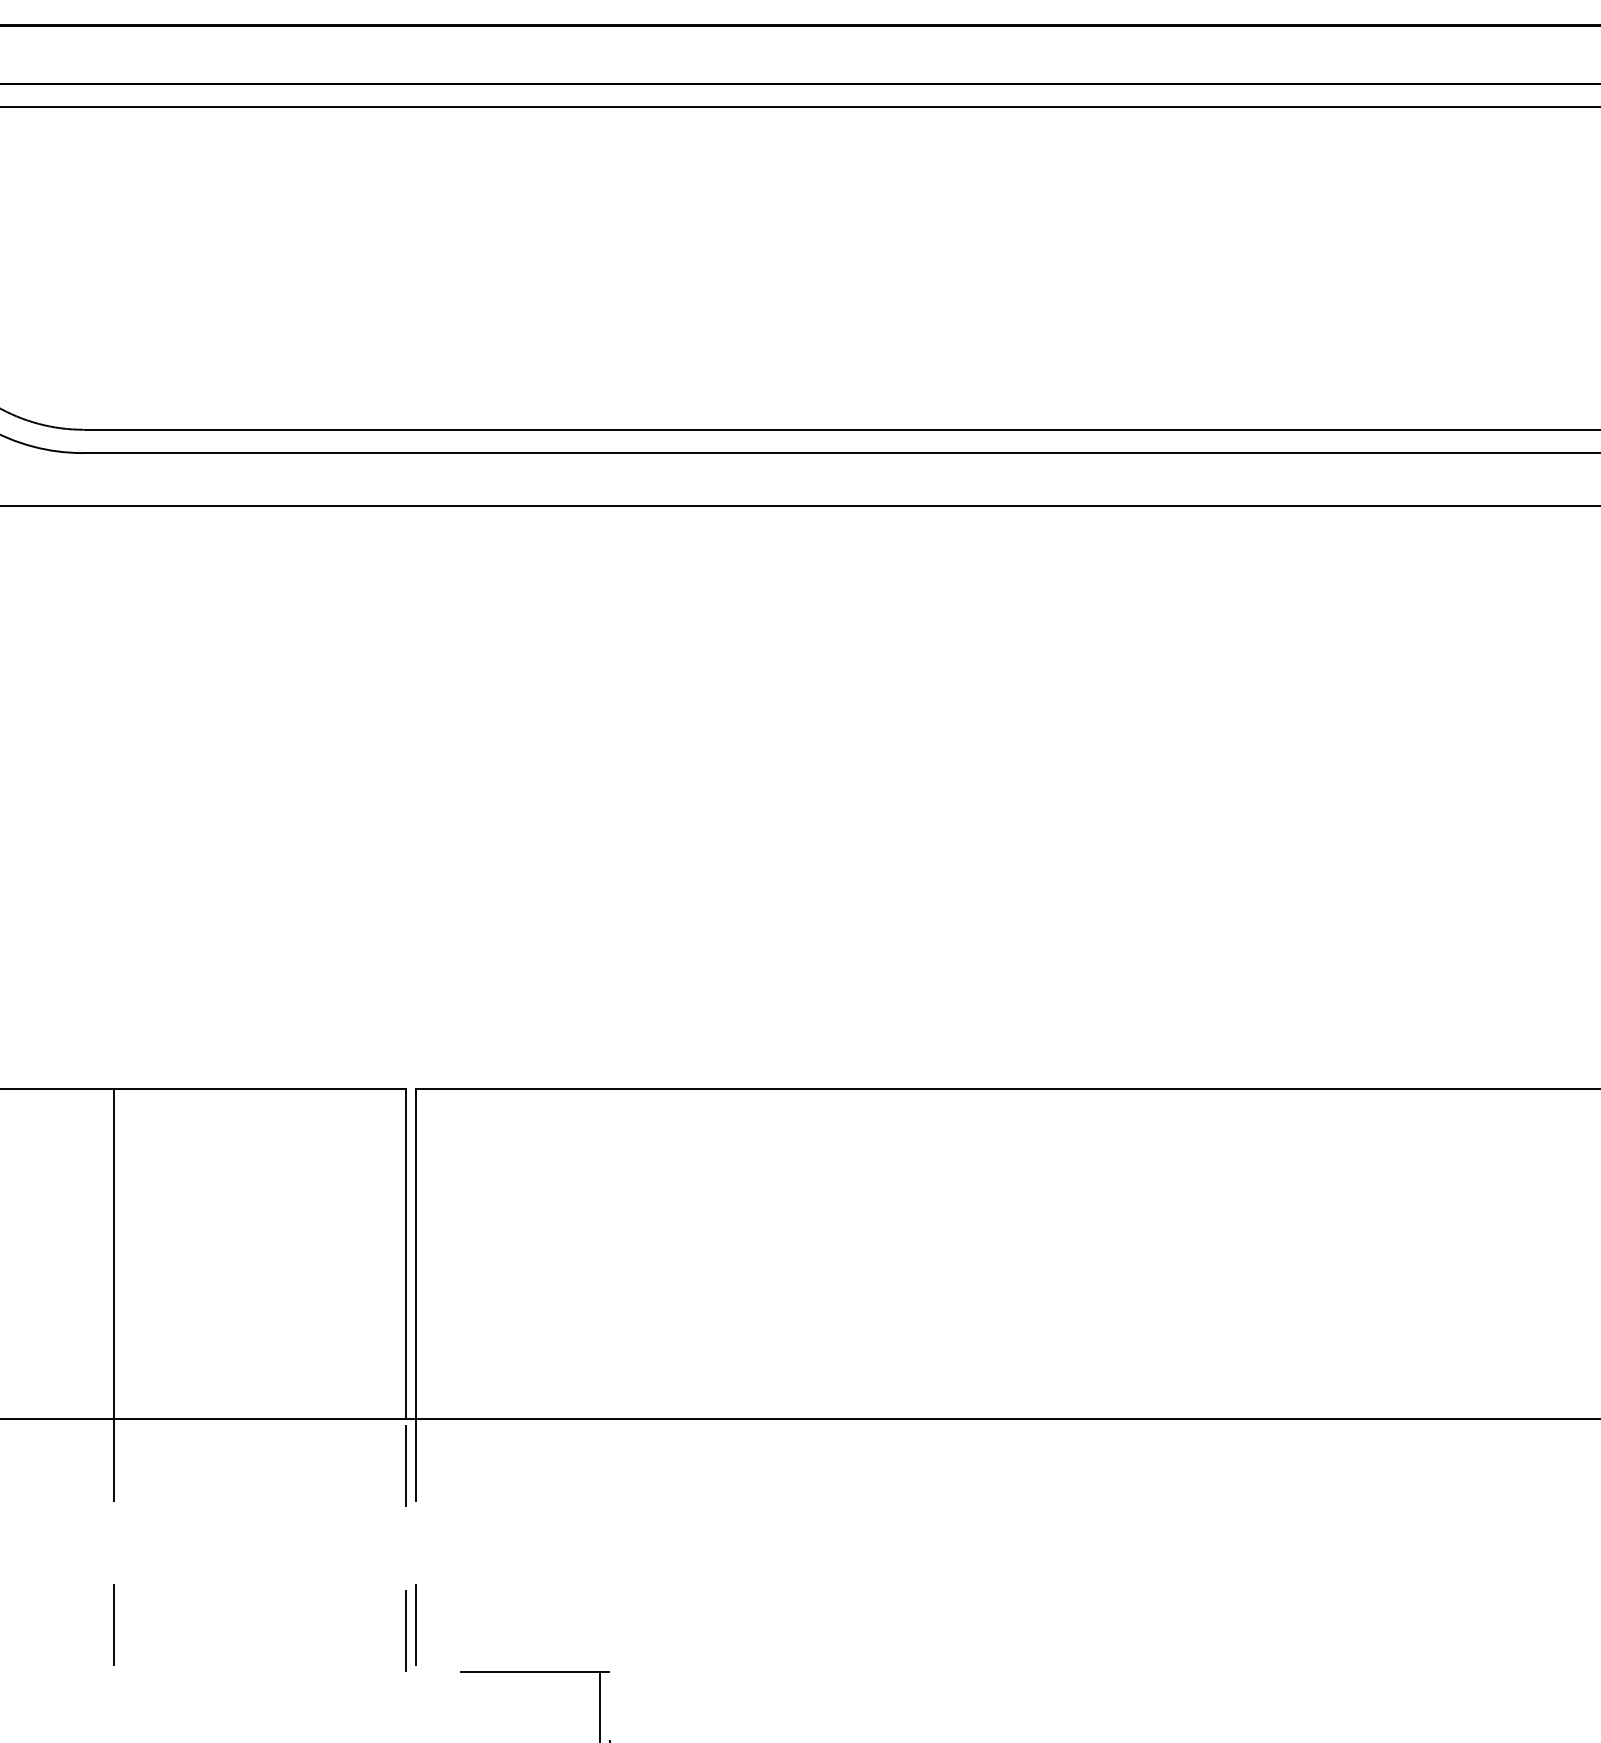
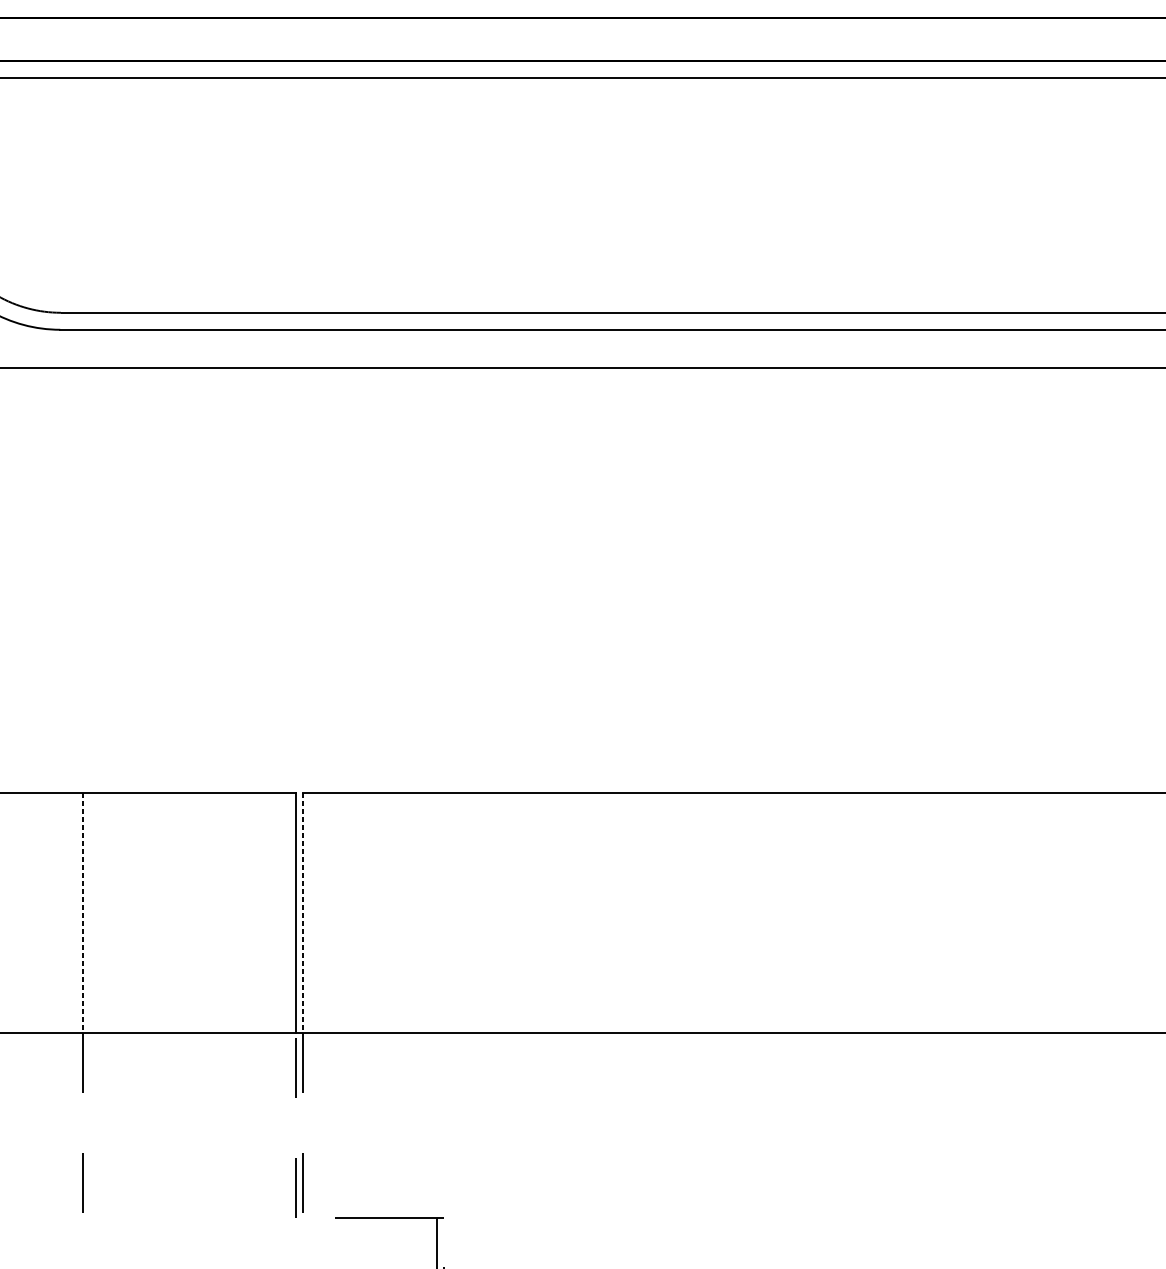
line: (114, 1254) -> (83, 913), solid -> dashed
line: (415, 1254) -> (302, 913), solid -> dashed

